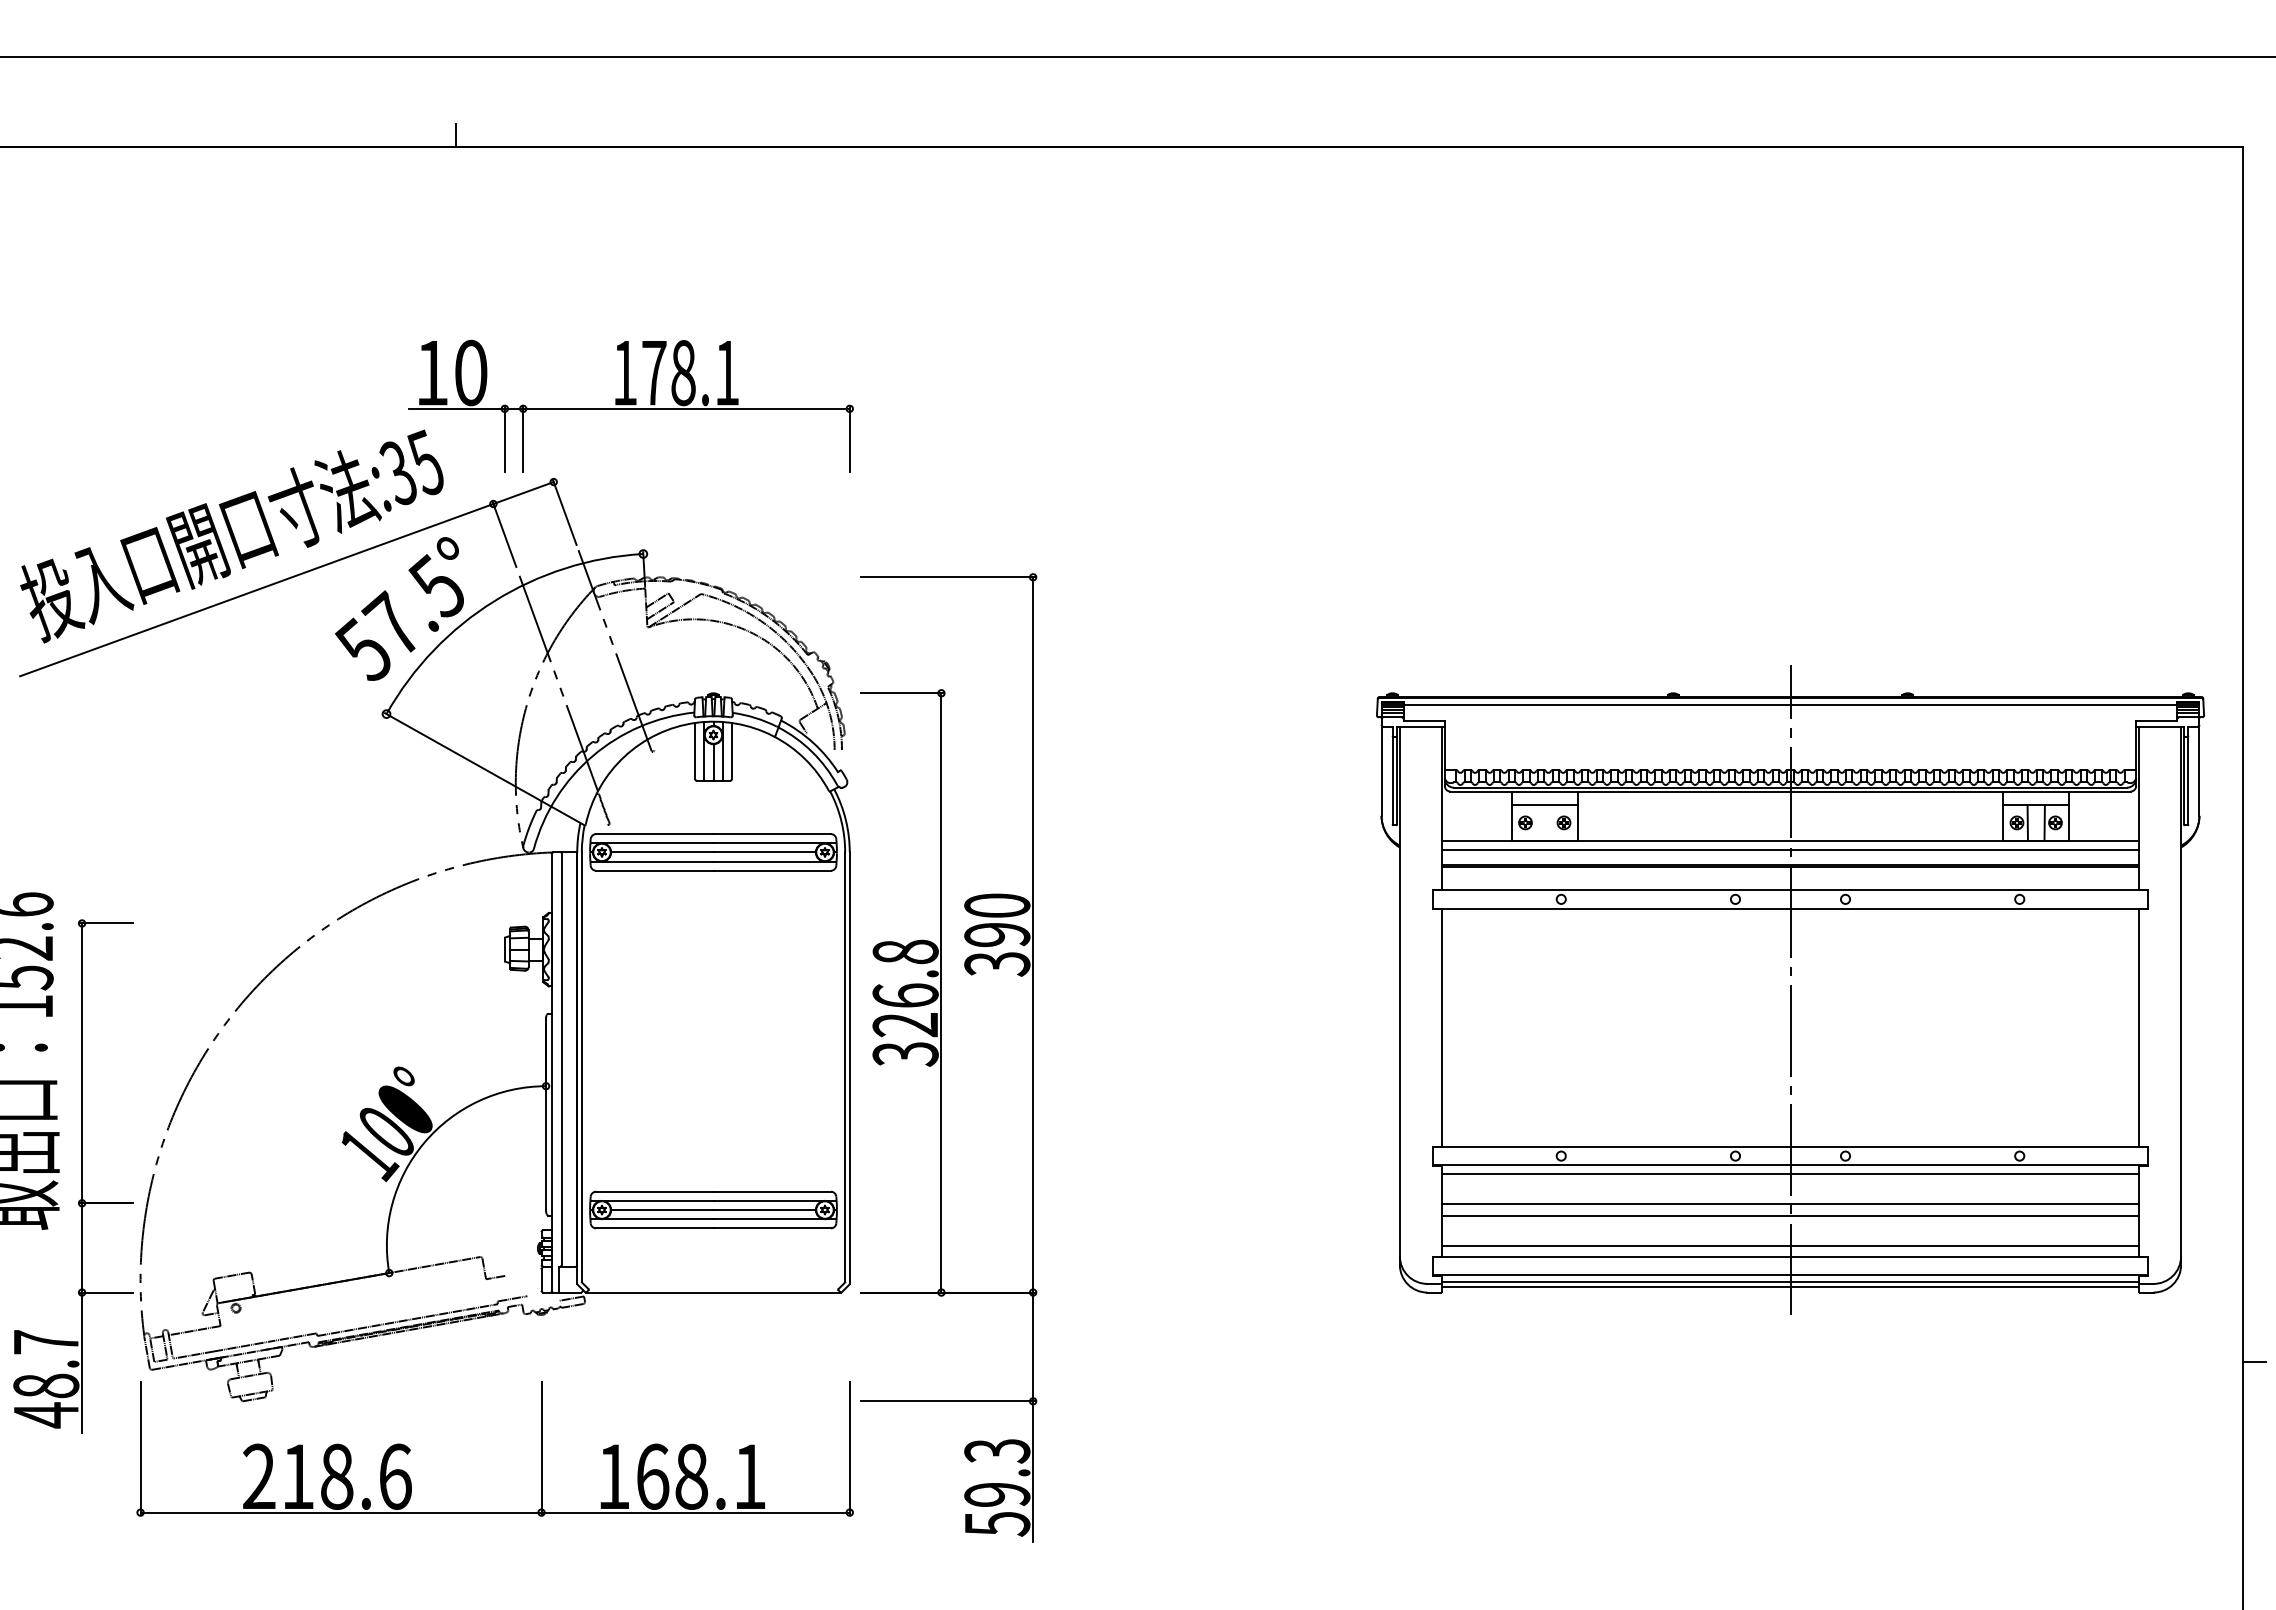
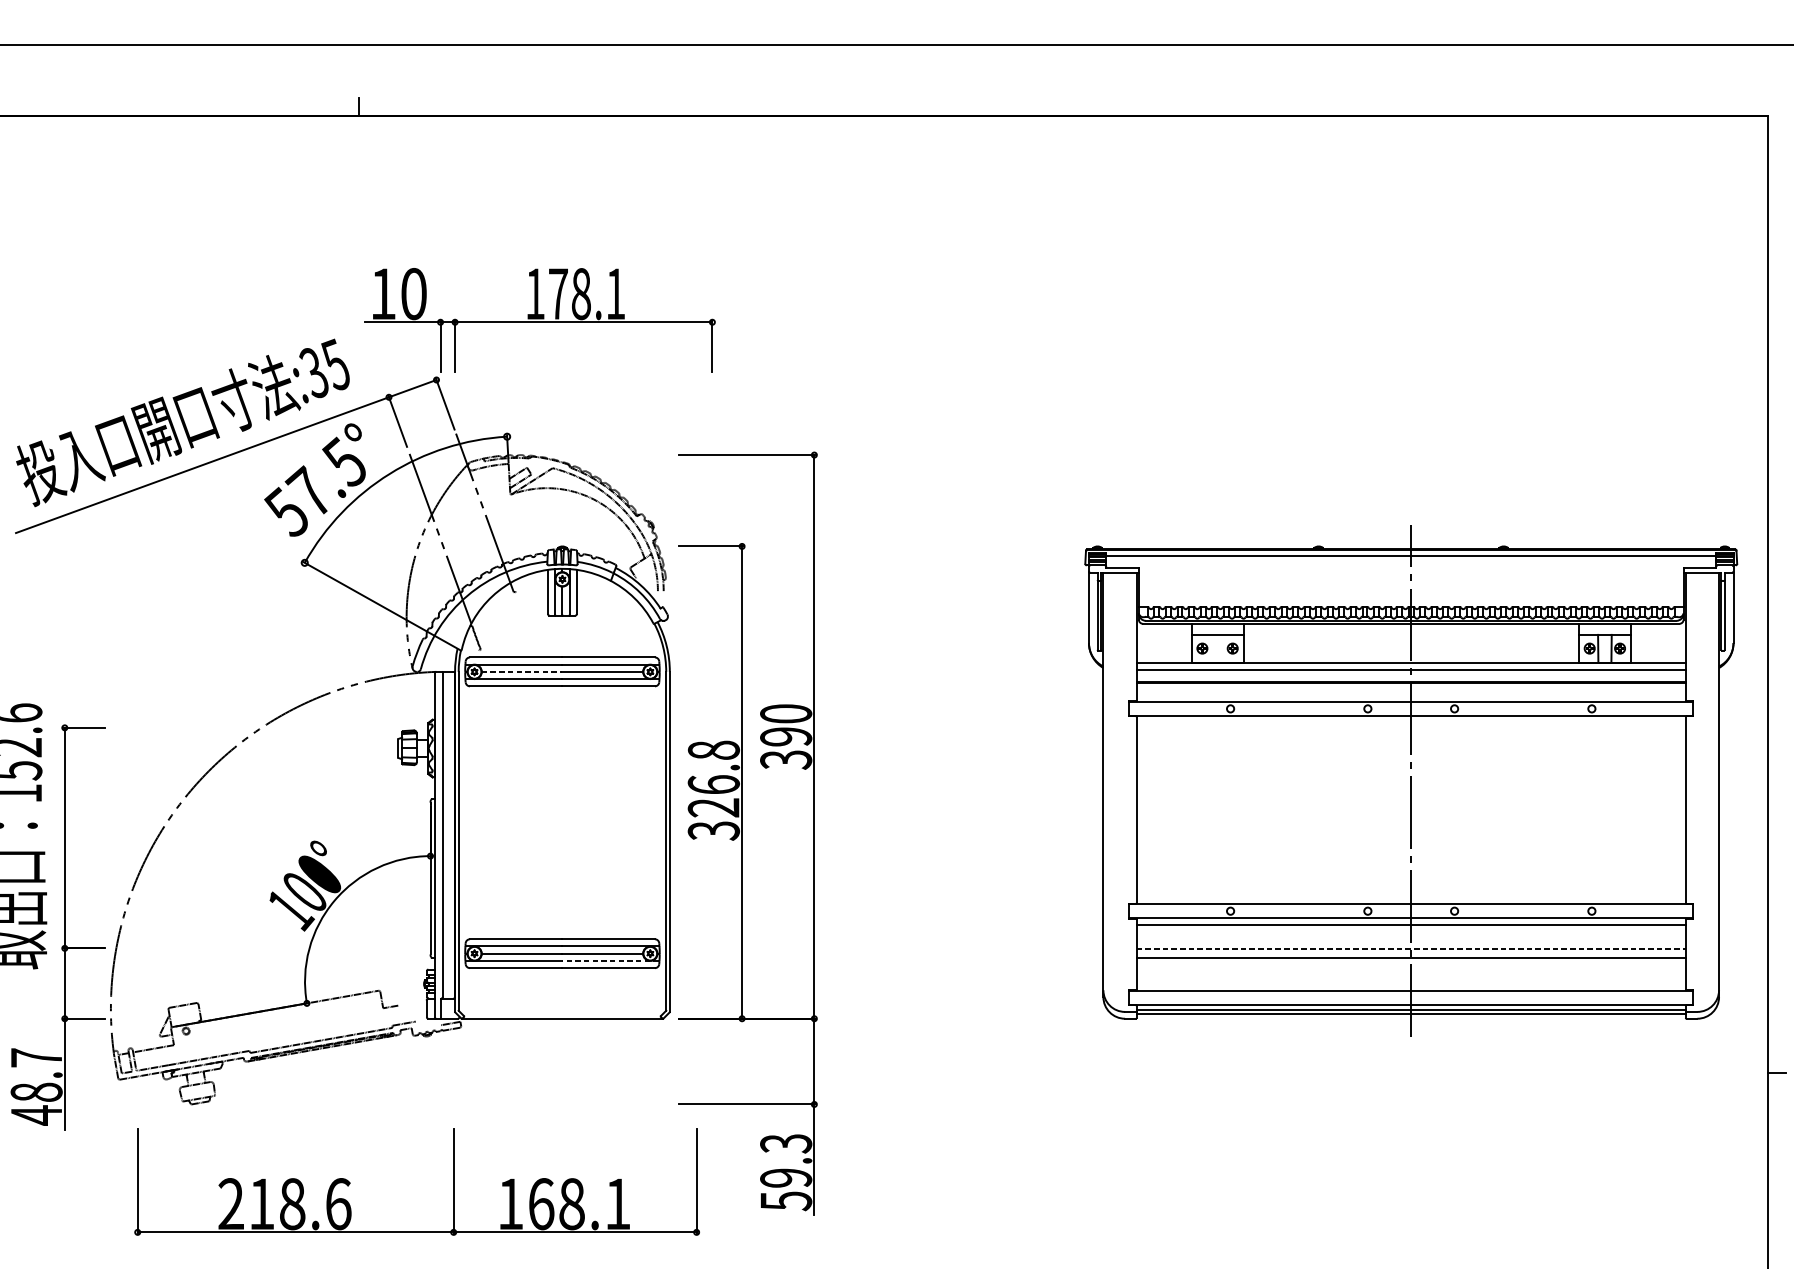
part: (630, 405) -> (539, 319), moved
line: (662, 852) -> (522, 671), solid -> dashed
line: (1791, 1204) -> (1412, 949), solid -> dashed
line: (774, 1219) -> (610, 961), solid -> dashed
line: (1790, 1246) -> (1411, 982), removed
part: (541, 1448) -> (453, 1181), moved

